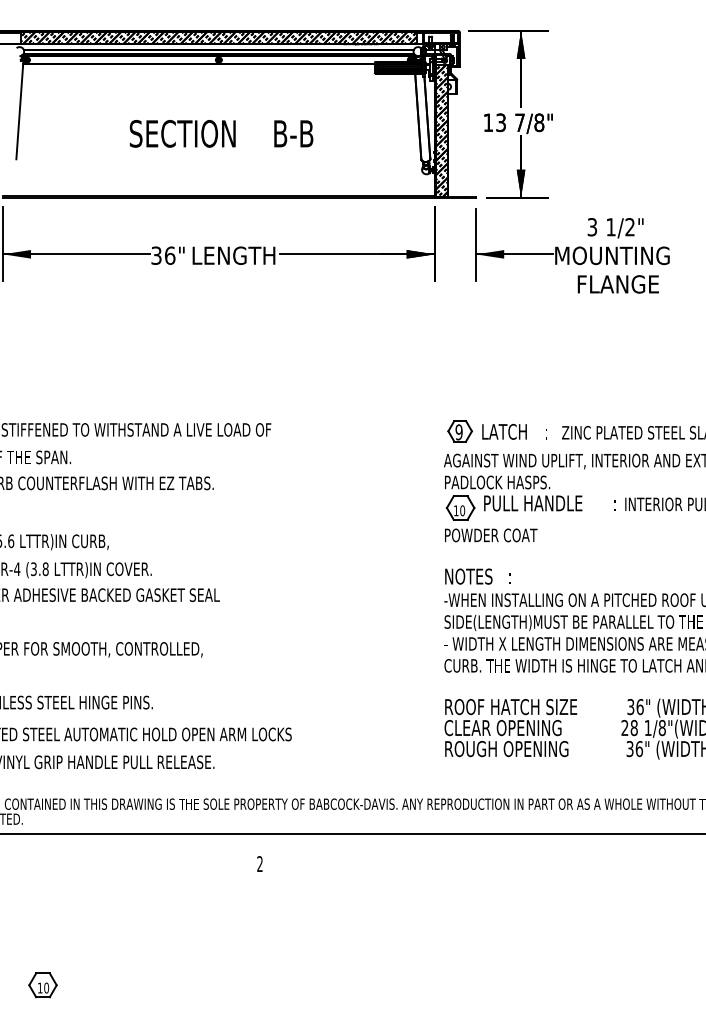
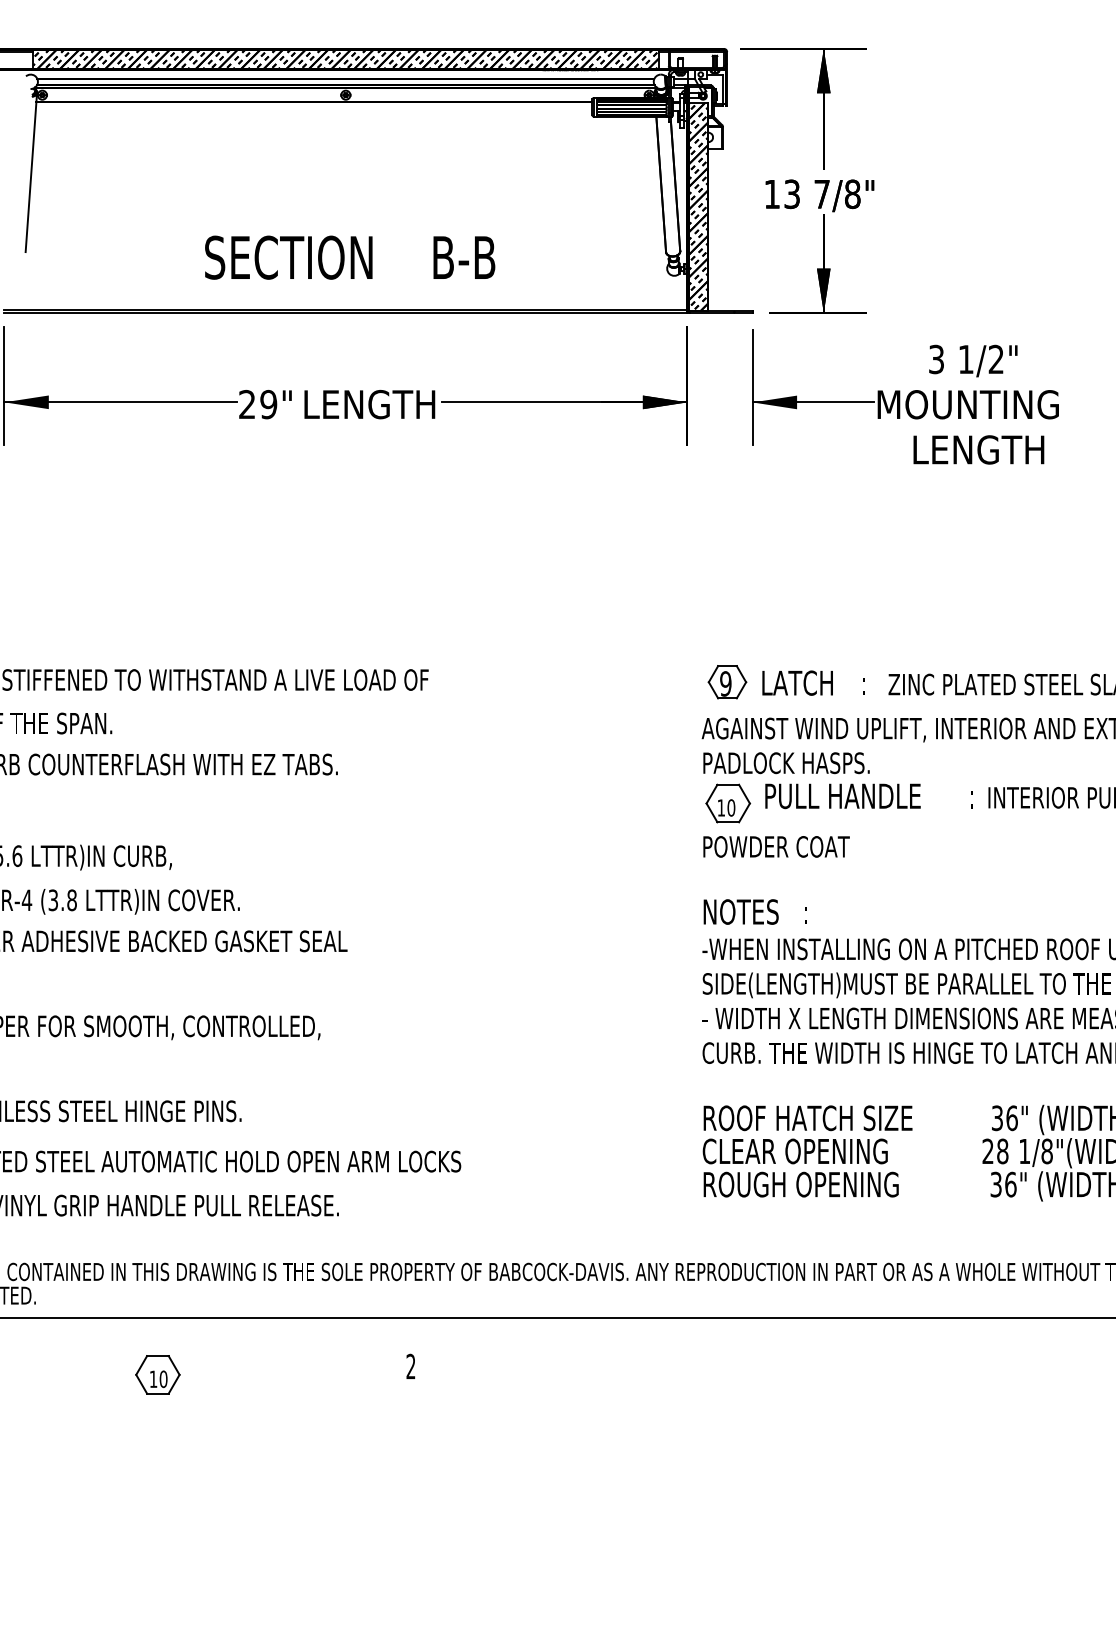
text: (221, 133) -> (350, 257), moved
text: (163, 255) -> (258, 404), 36" -> 29"
text: (620, 284) -> (981, 450), FLANGE -> LENGTH
part: (42, 985) -> (157, 1375), moved

